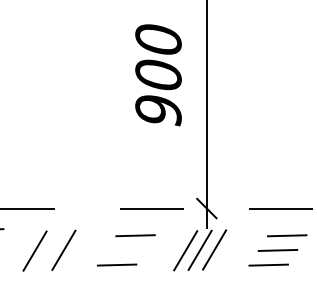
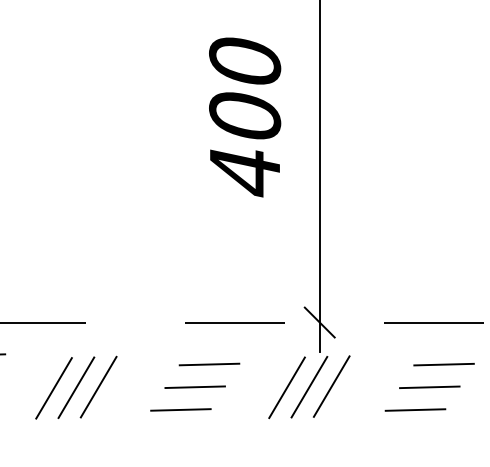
text: (158, 111) -> (245, 172), 900 -> 400
line: (126, 249) -> (195, 385), added
line: (49, 250) -> (76, 387), added

